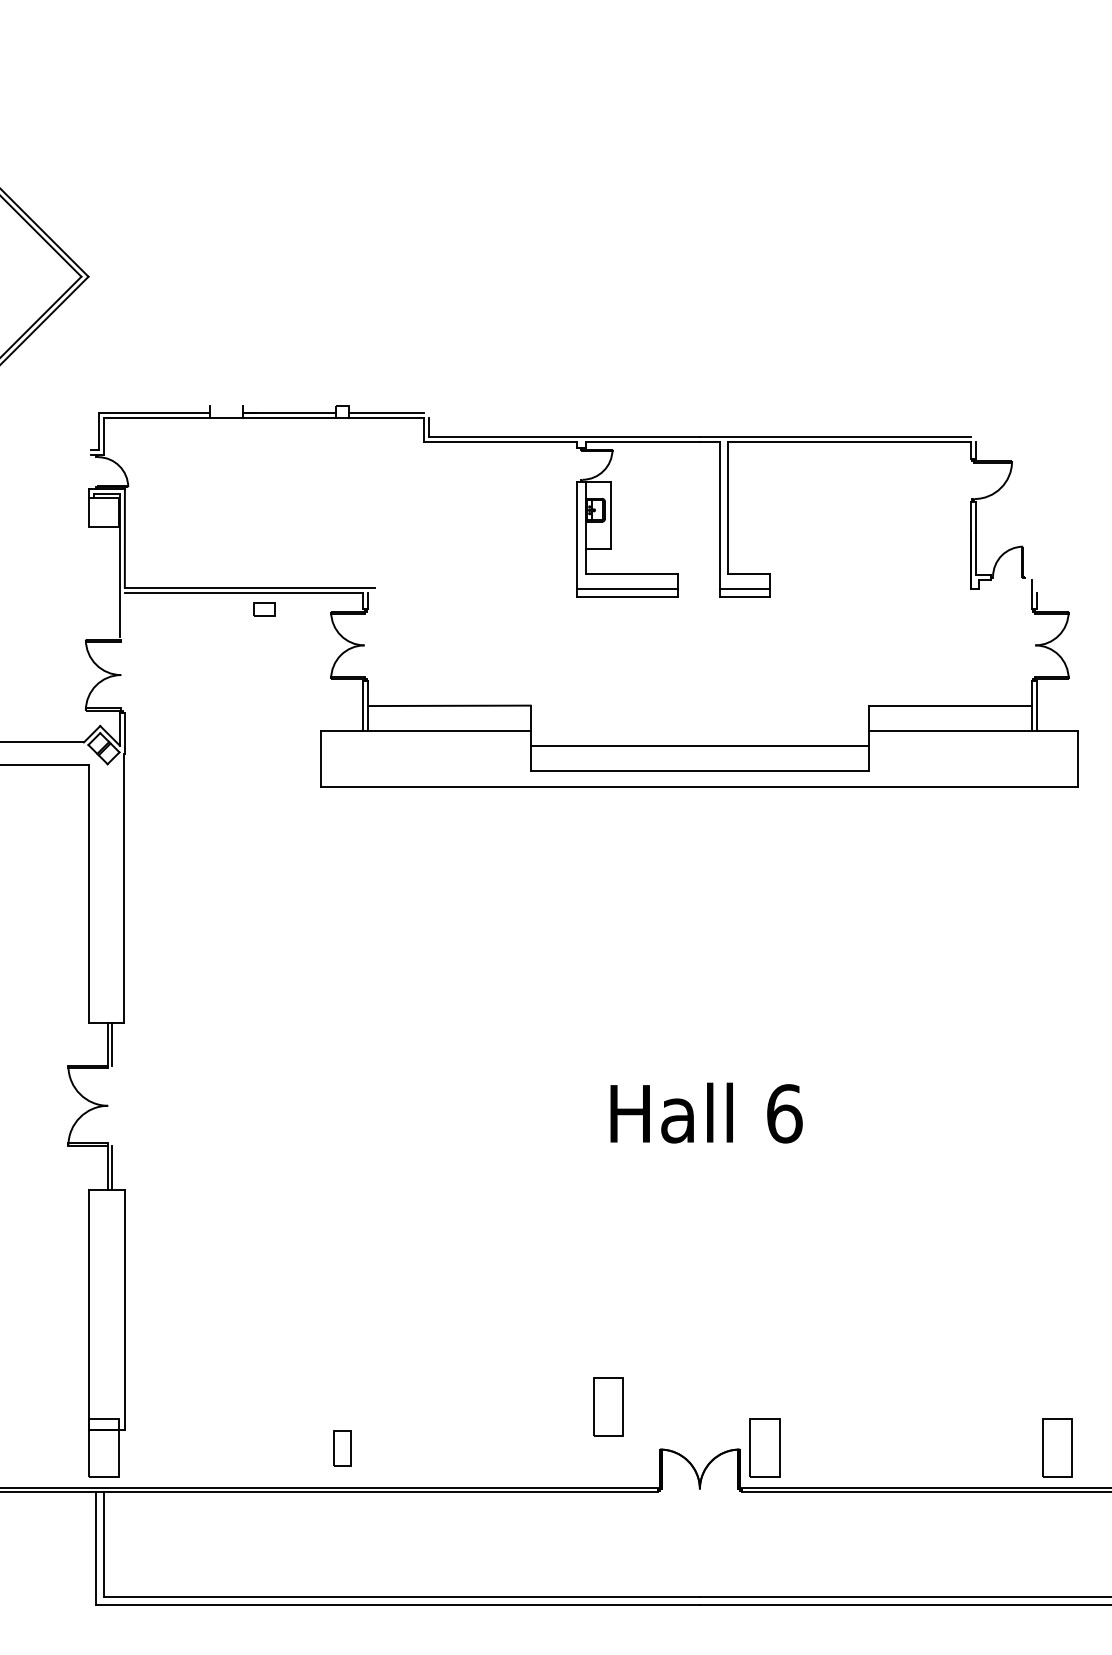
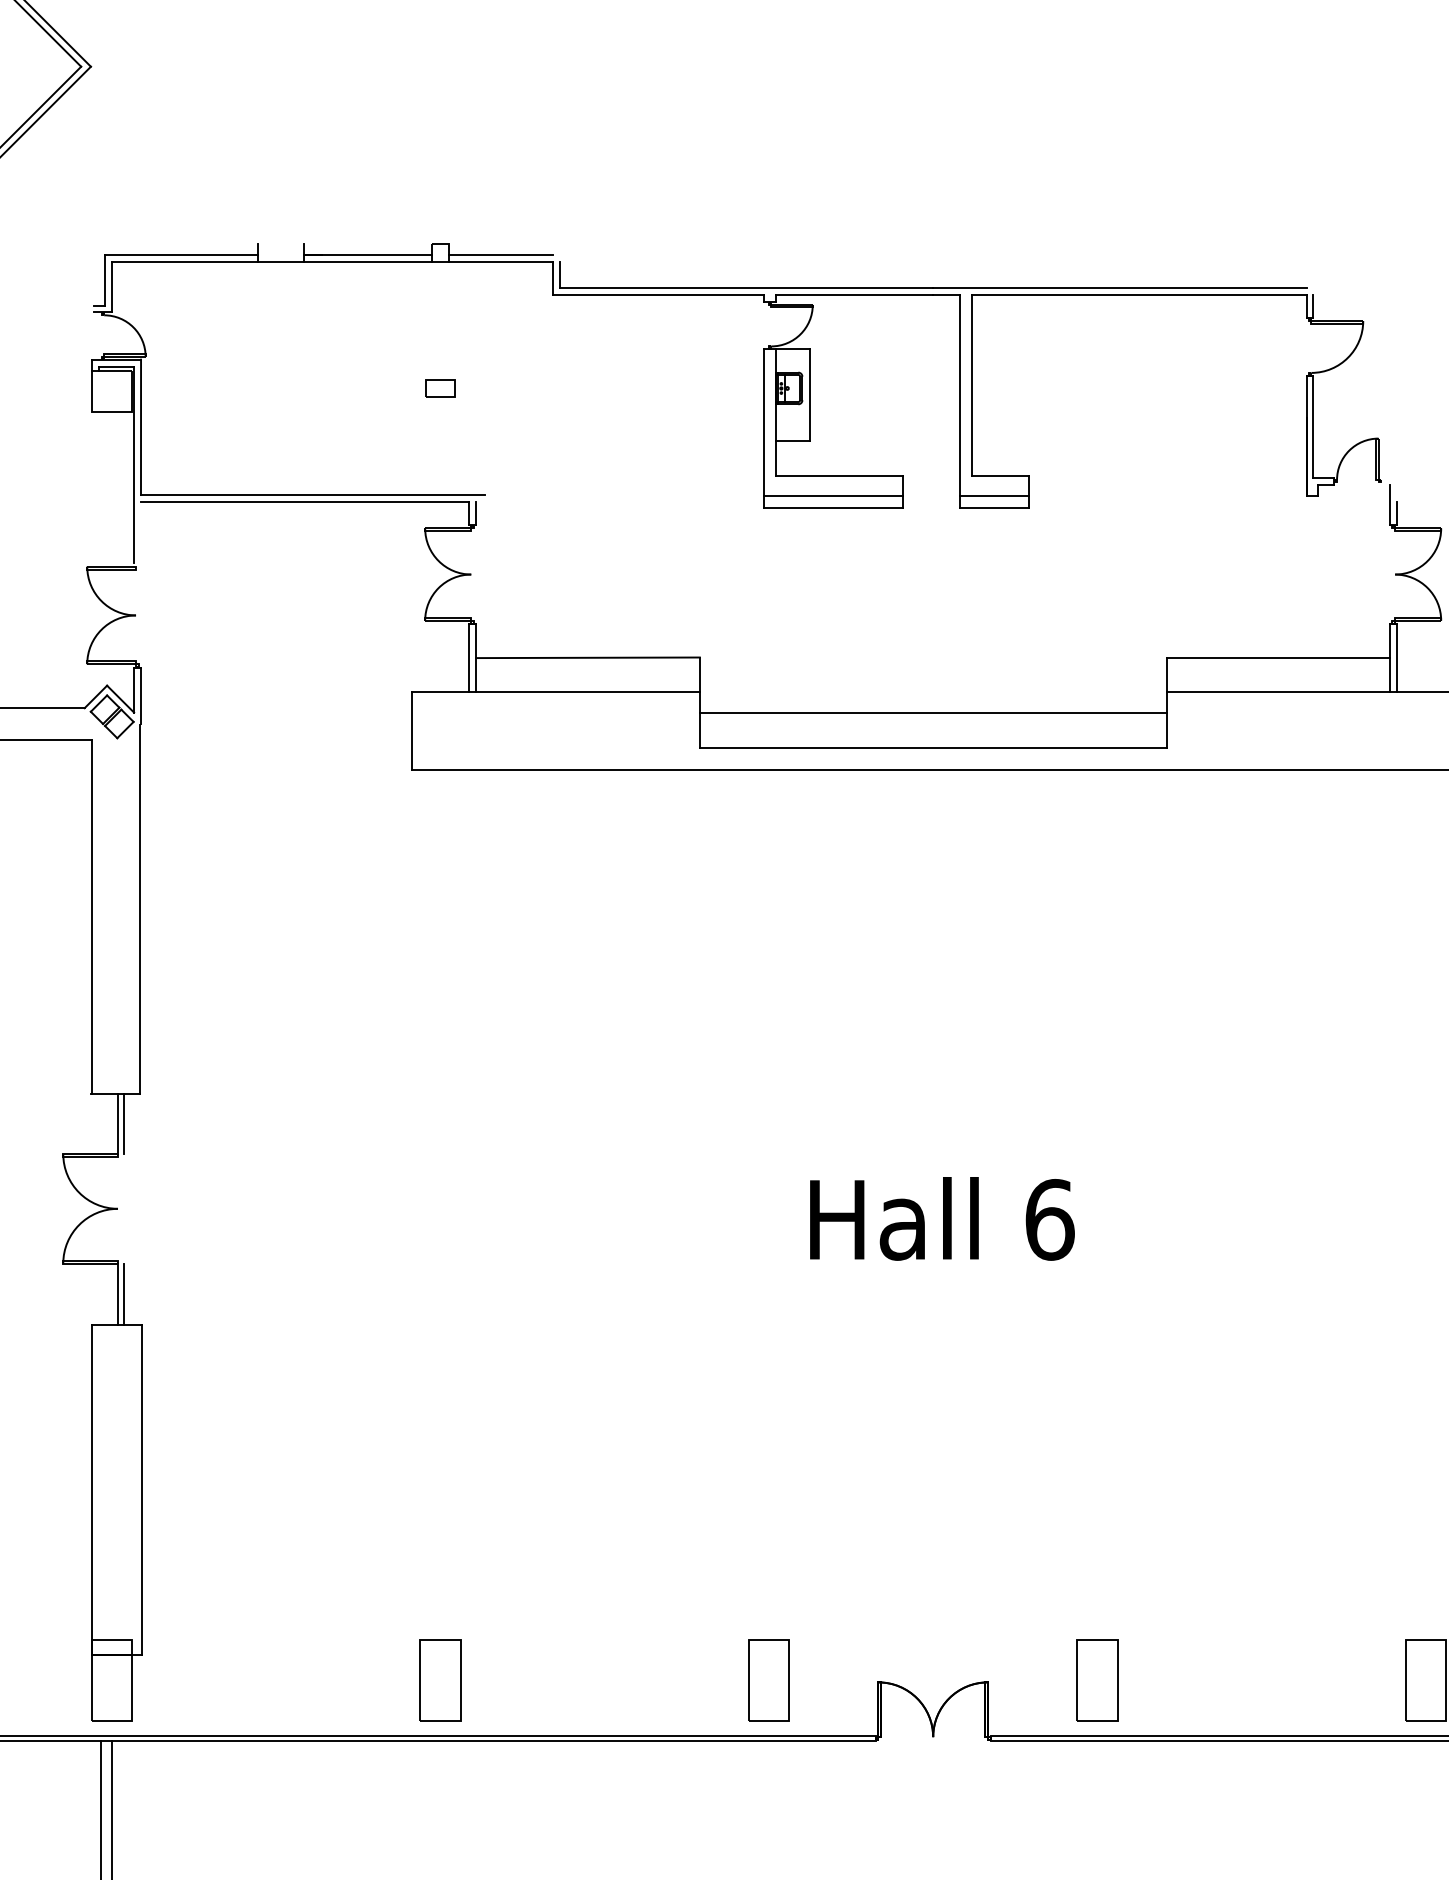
part: (264, 609) -> (440, 388), moved
part: (608, 1406) -> (768, 1679), moved
part: (342, 1447) -> (440, 1679), size x1.67
part: (764, 1447) -> (1096, 1679), moved

